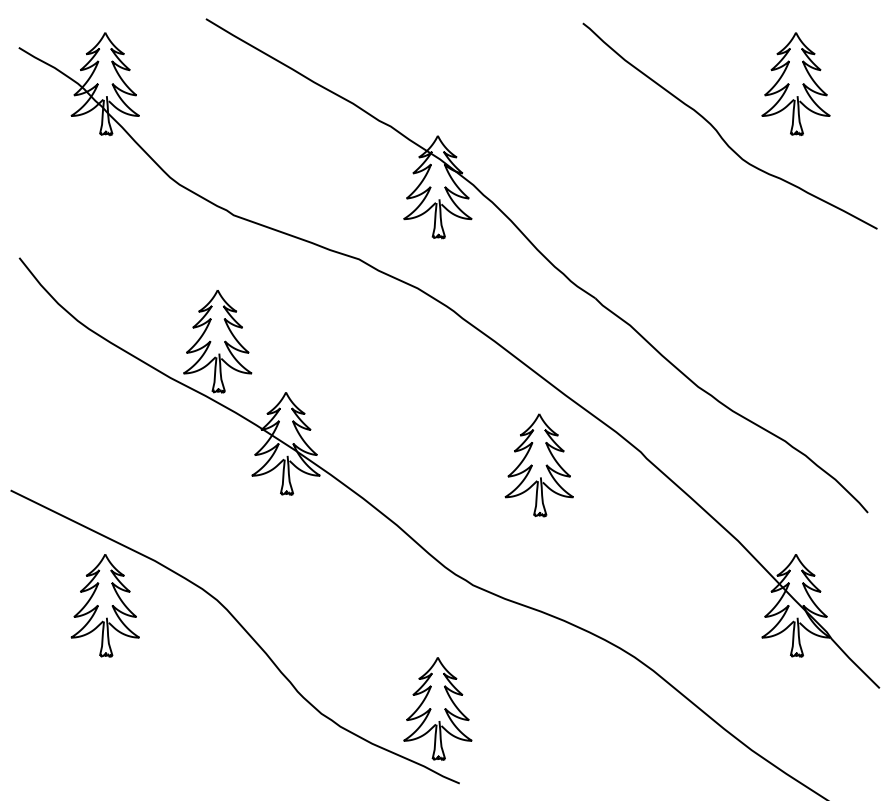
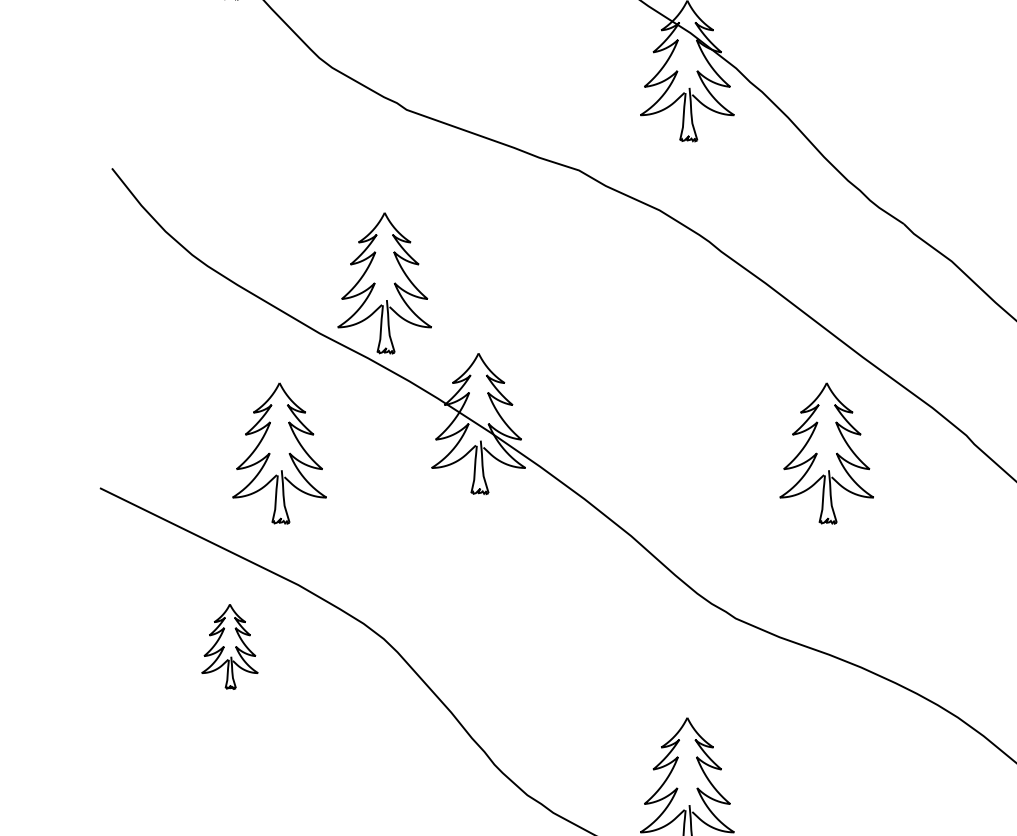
part: (140, 465) -> (278, 453), added
part: (104, 605) -> (229, 646), size x0.6

